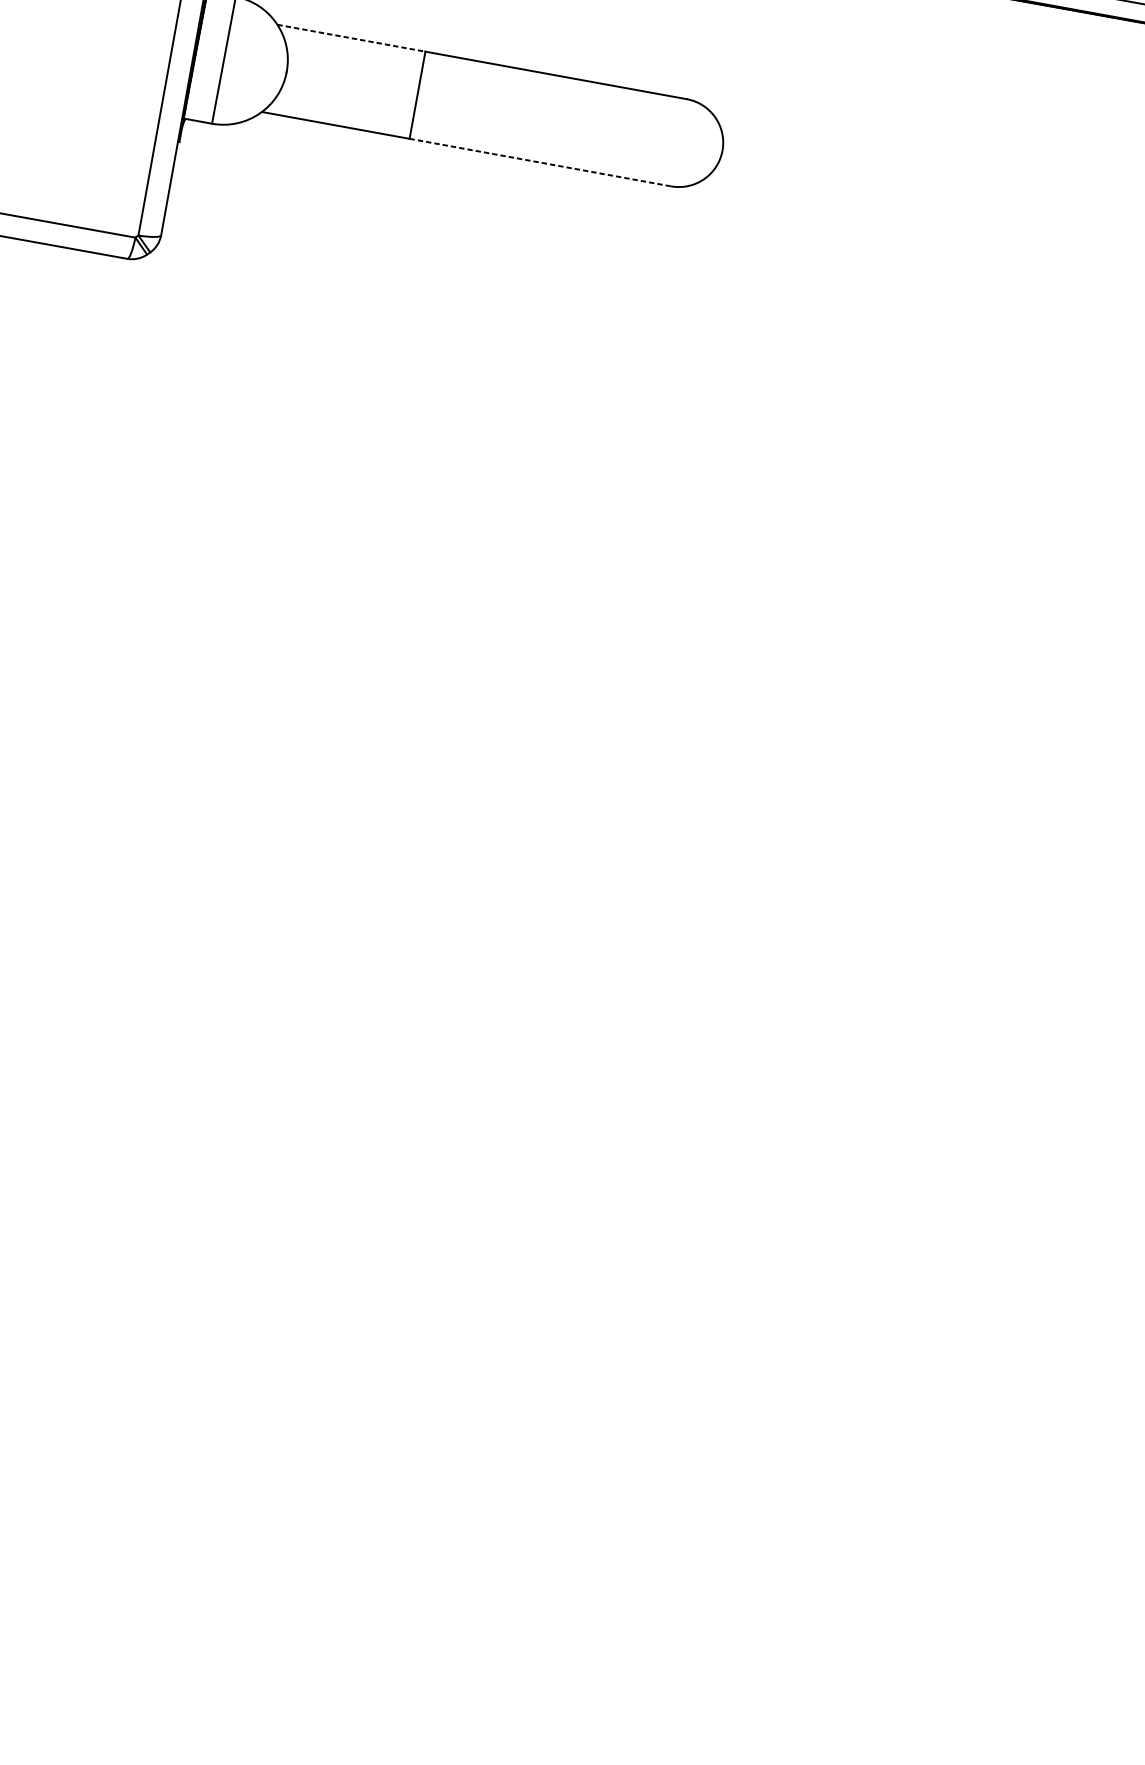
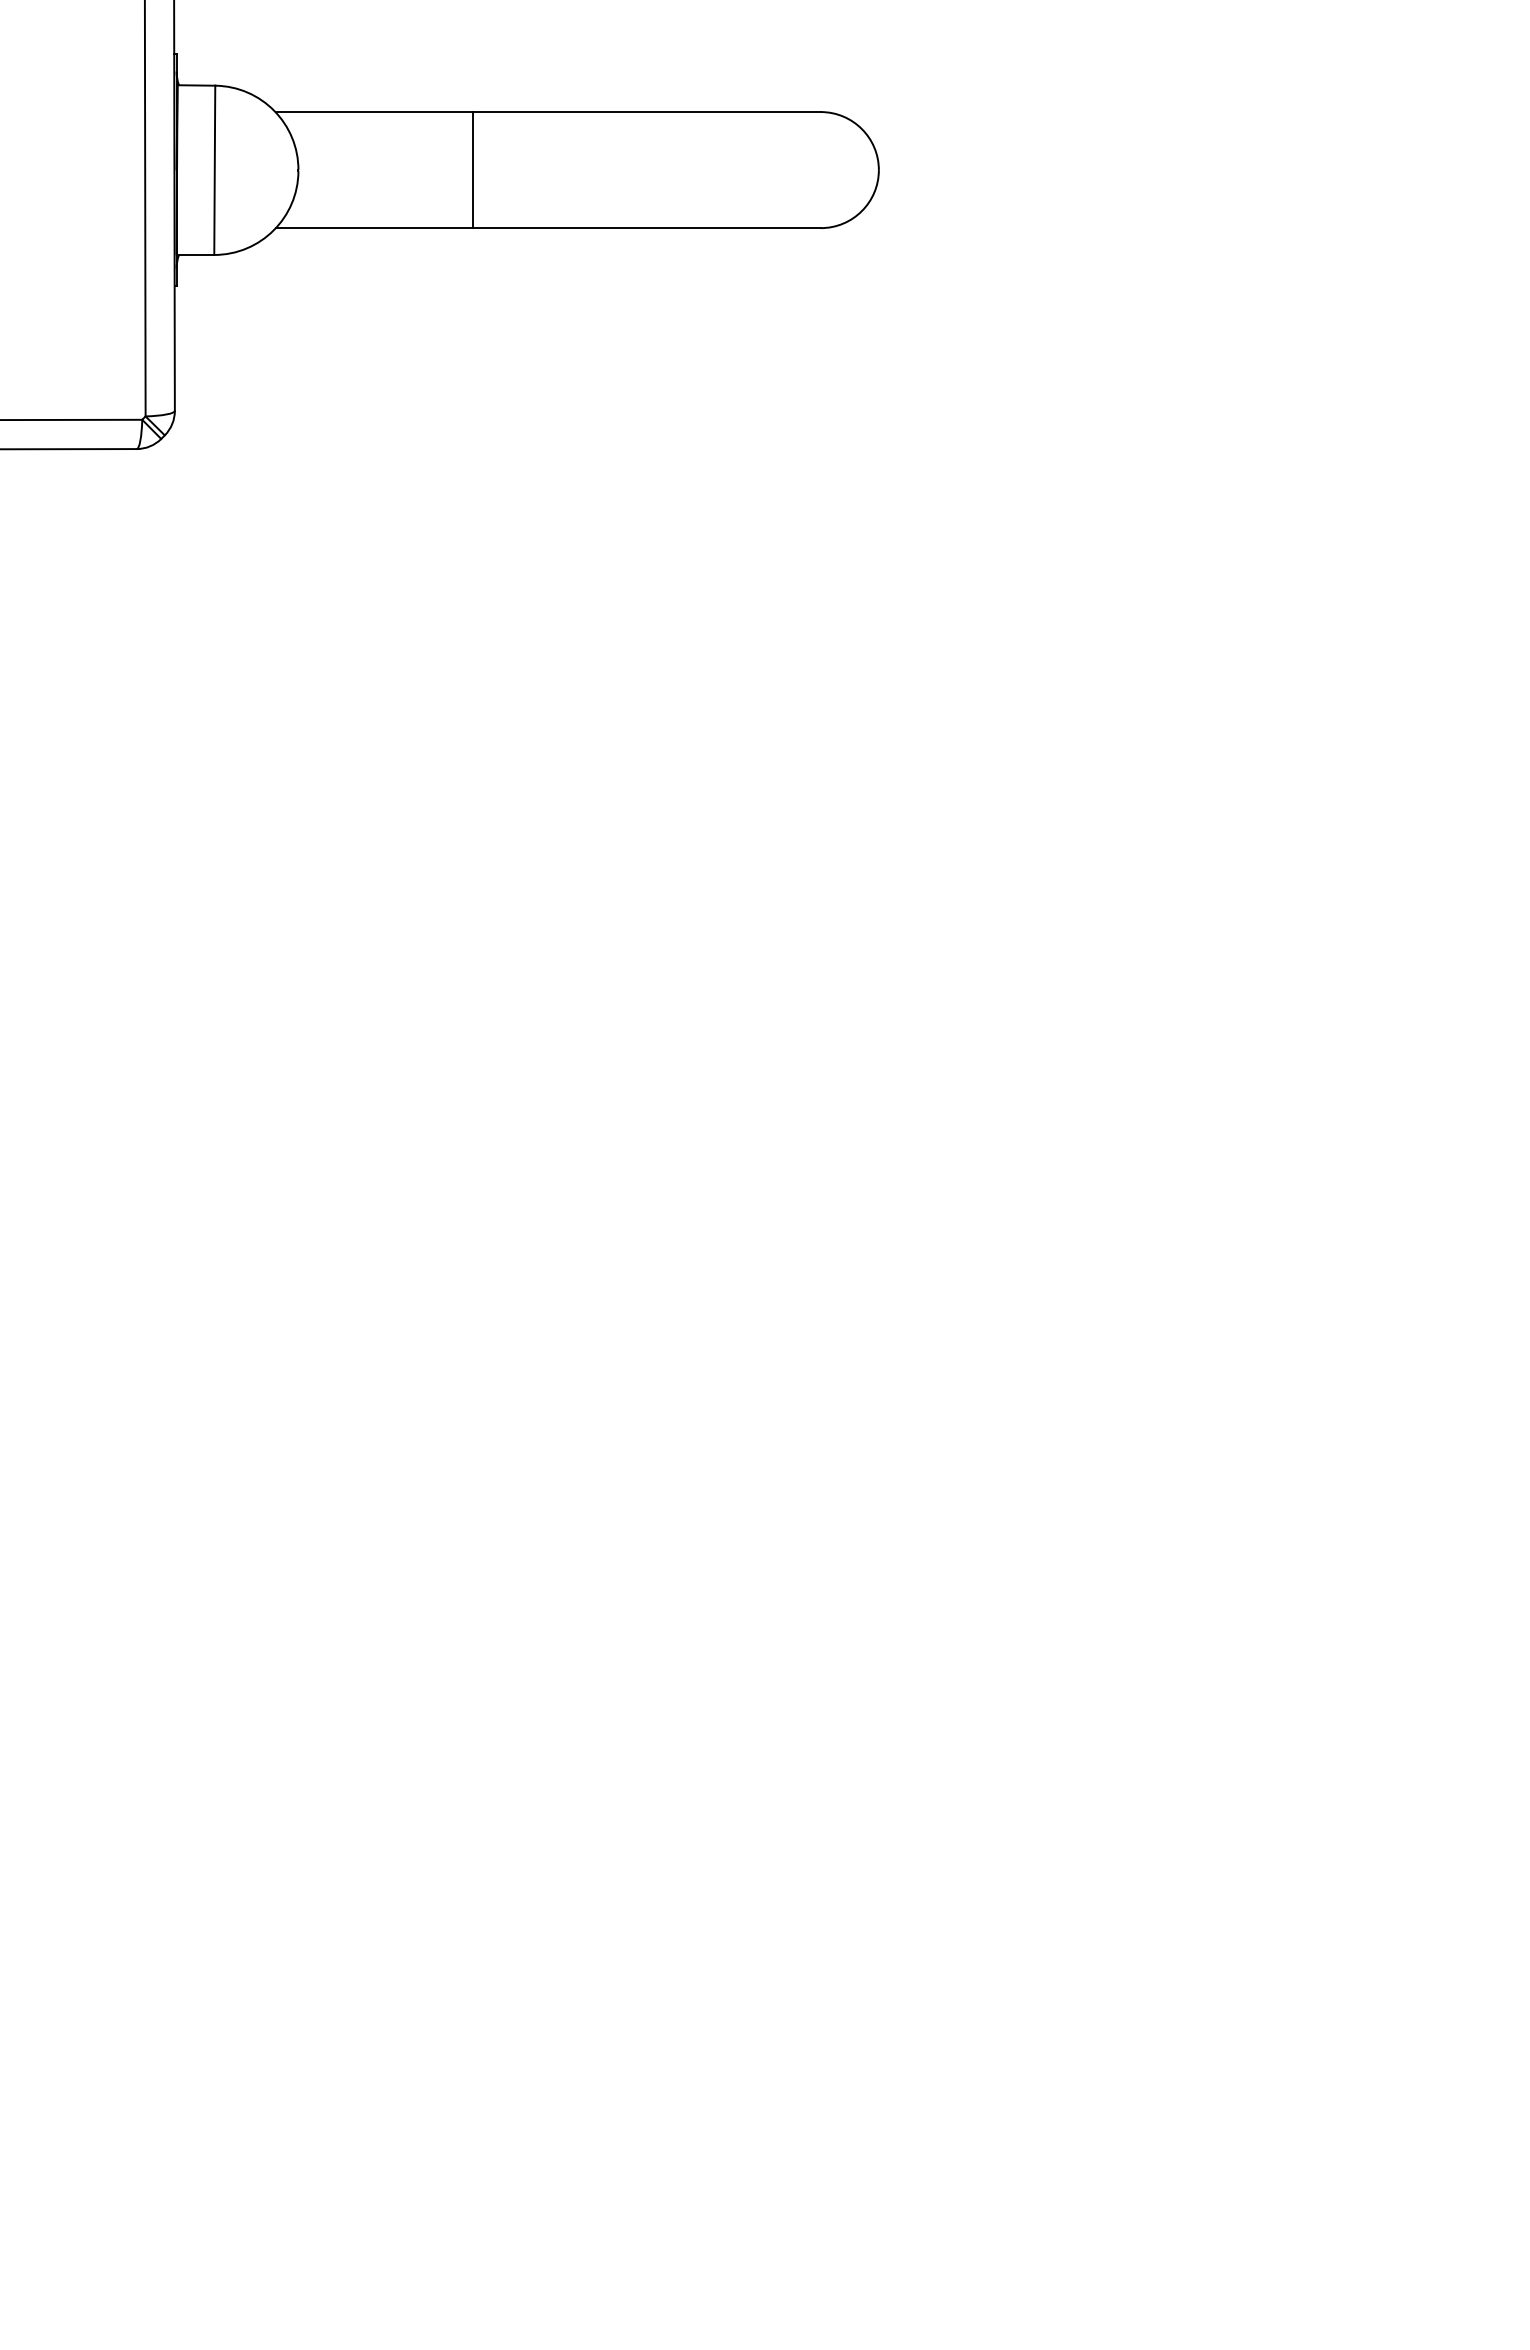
line: (351, 38) -> (374, 112), dashed -> solid
line: (540, 162) -> (647, 228), dashed -> solid

